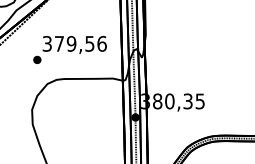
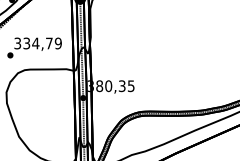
text: (80, 43) -> (42, 43), 379,56 -> 334,79

